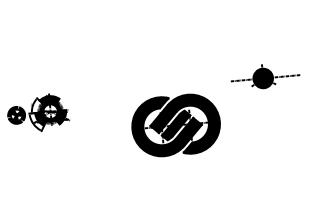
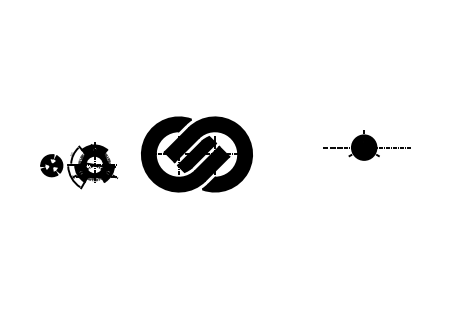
part: (175, 125) -> (196, 154), moved

